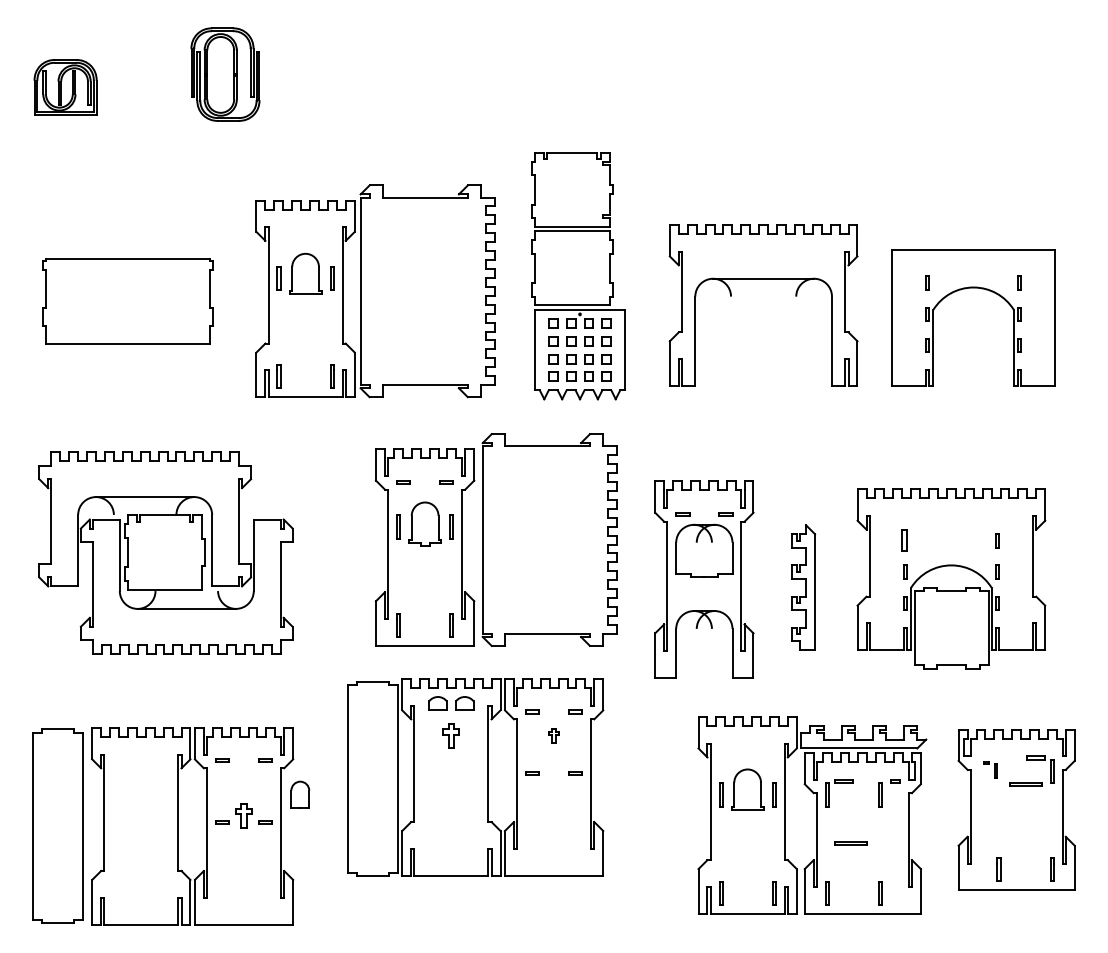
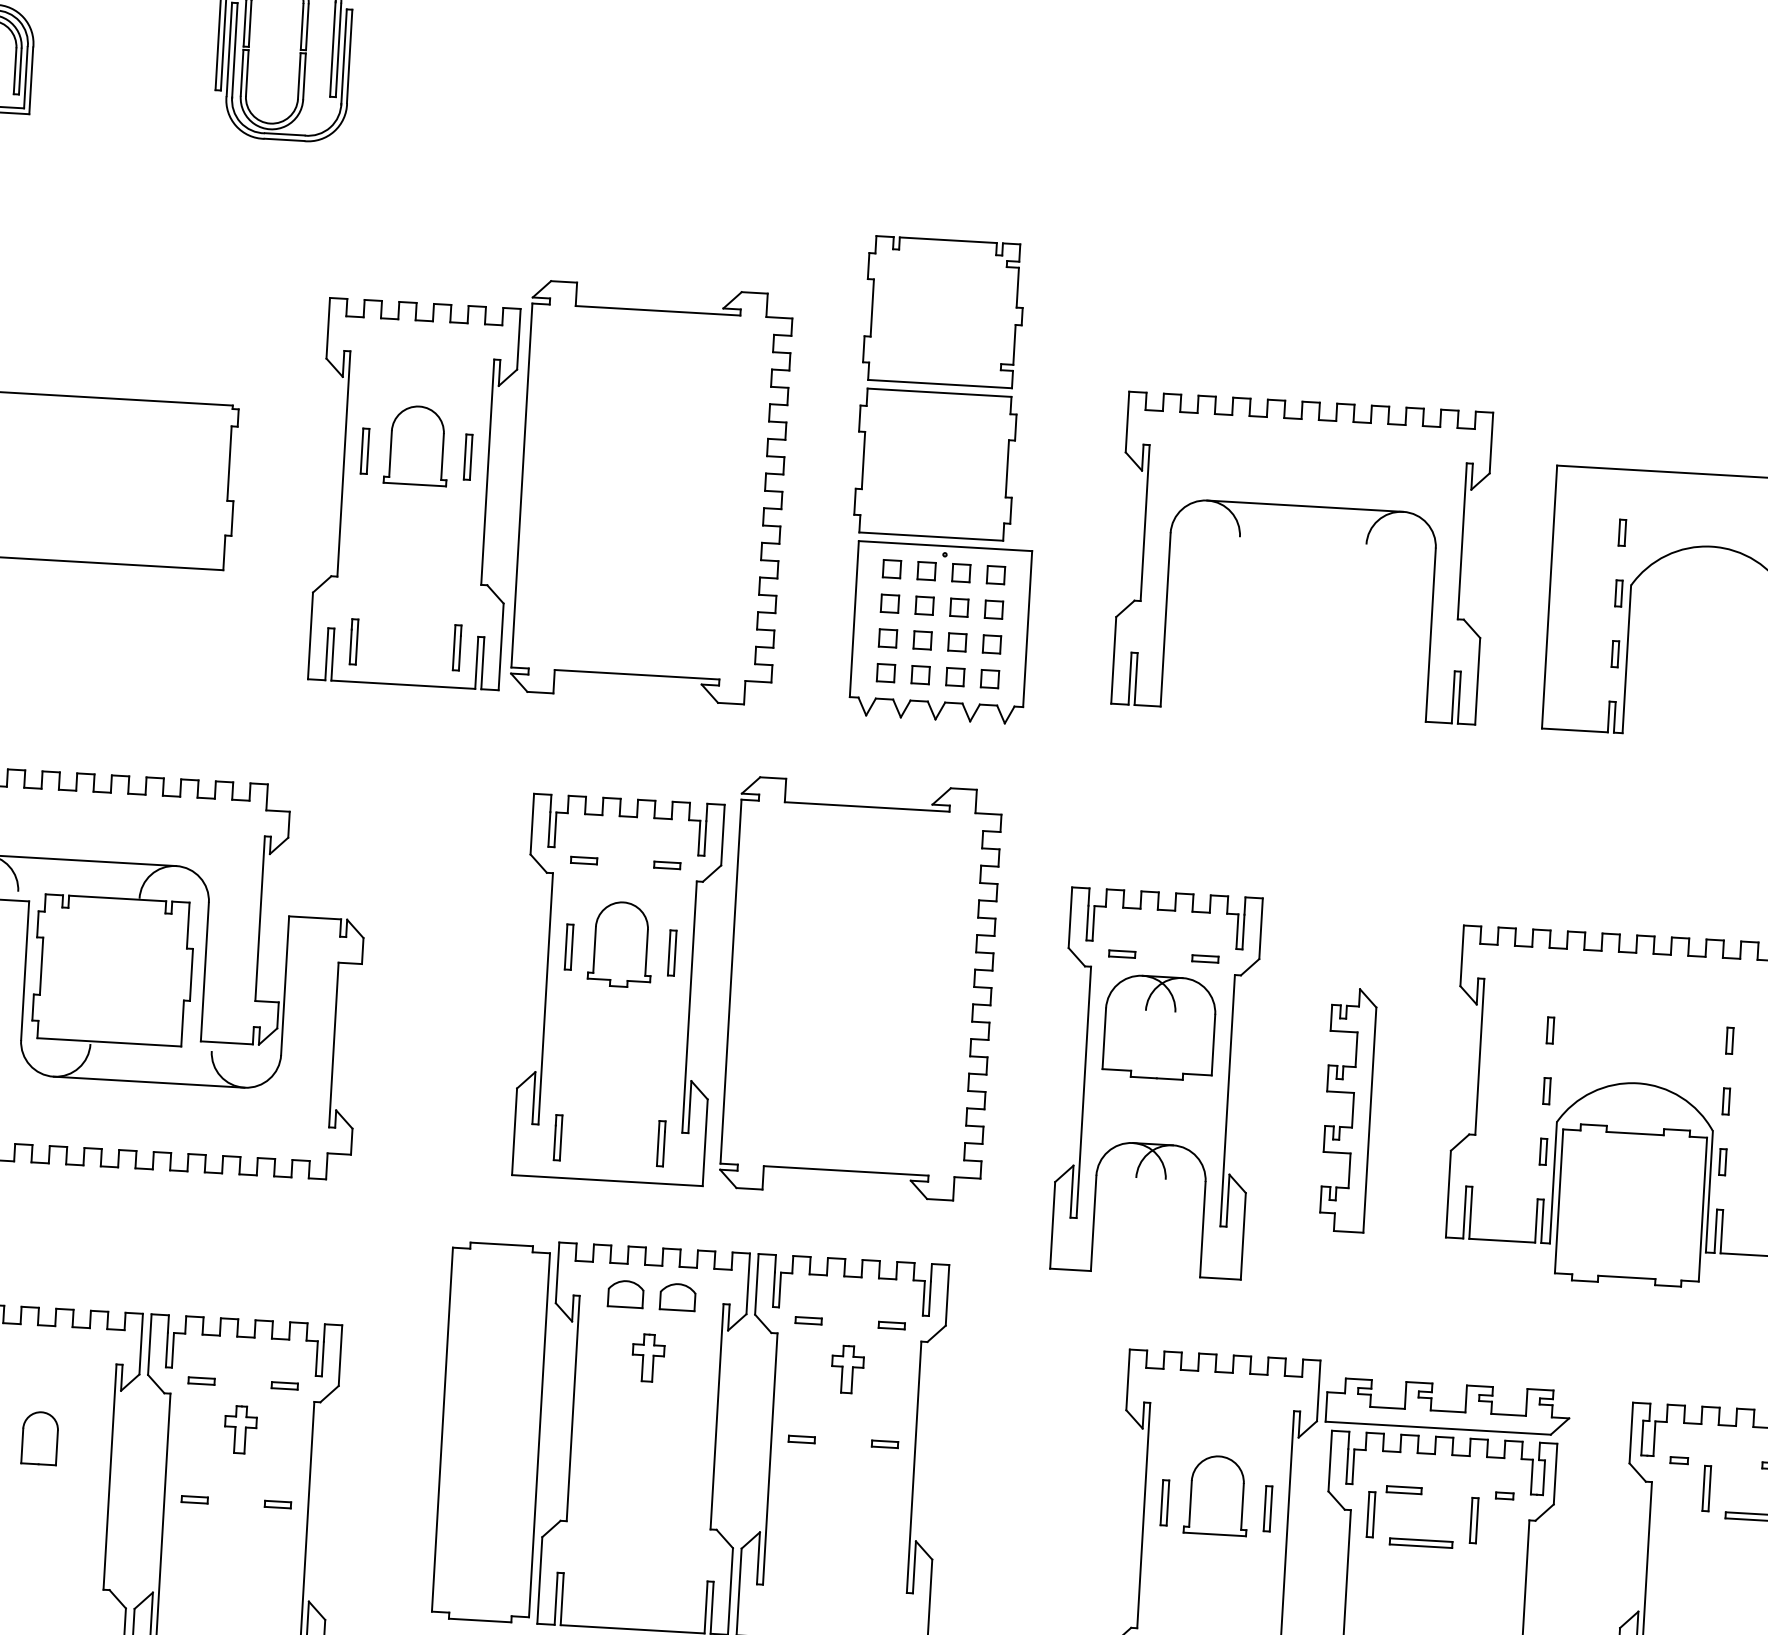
part: (905, 540) -> (1551, 1029), size x0.62
part: (553, 735) -> (846, 1368), size x1.67
part: (990, 769) -> (1690, 1483), size x1.67
part: (300, 794) -> (40, 1437), moved
part: (243, 815) -> (239, 1429), moved
line: (850, 842) -> (1420, 1542), moved

